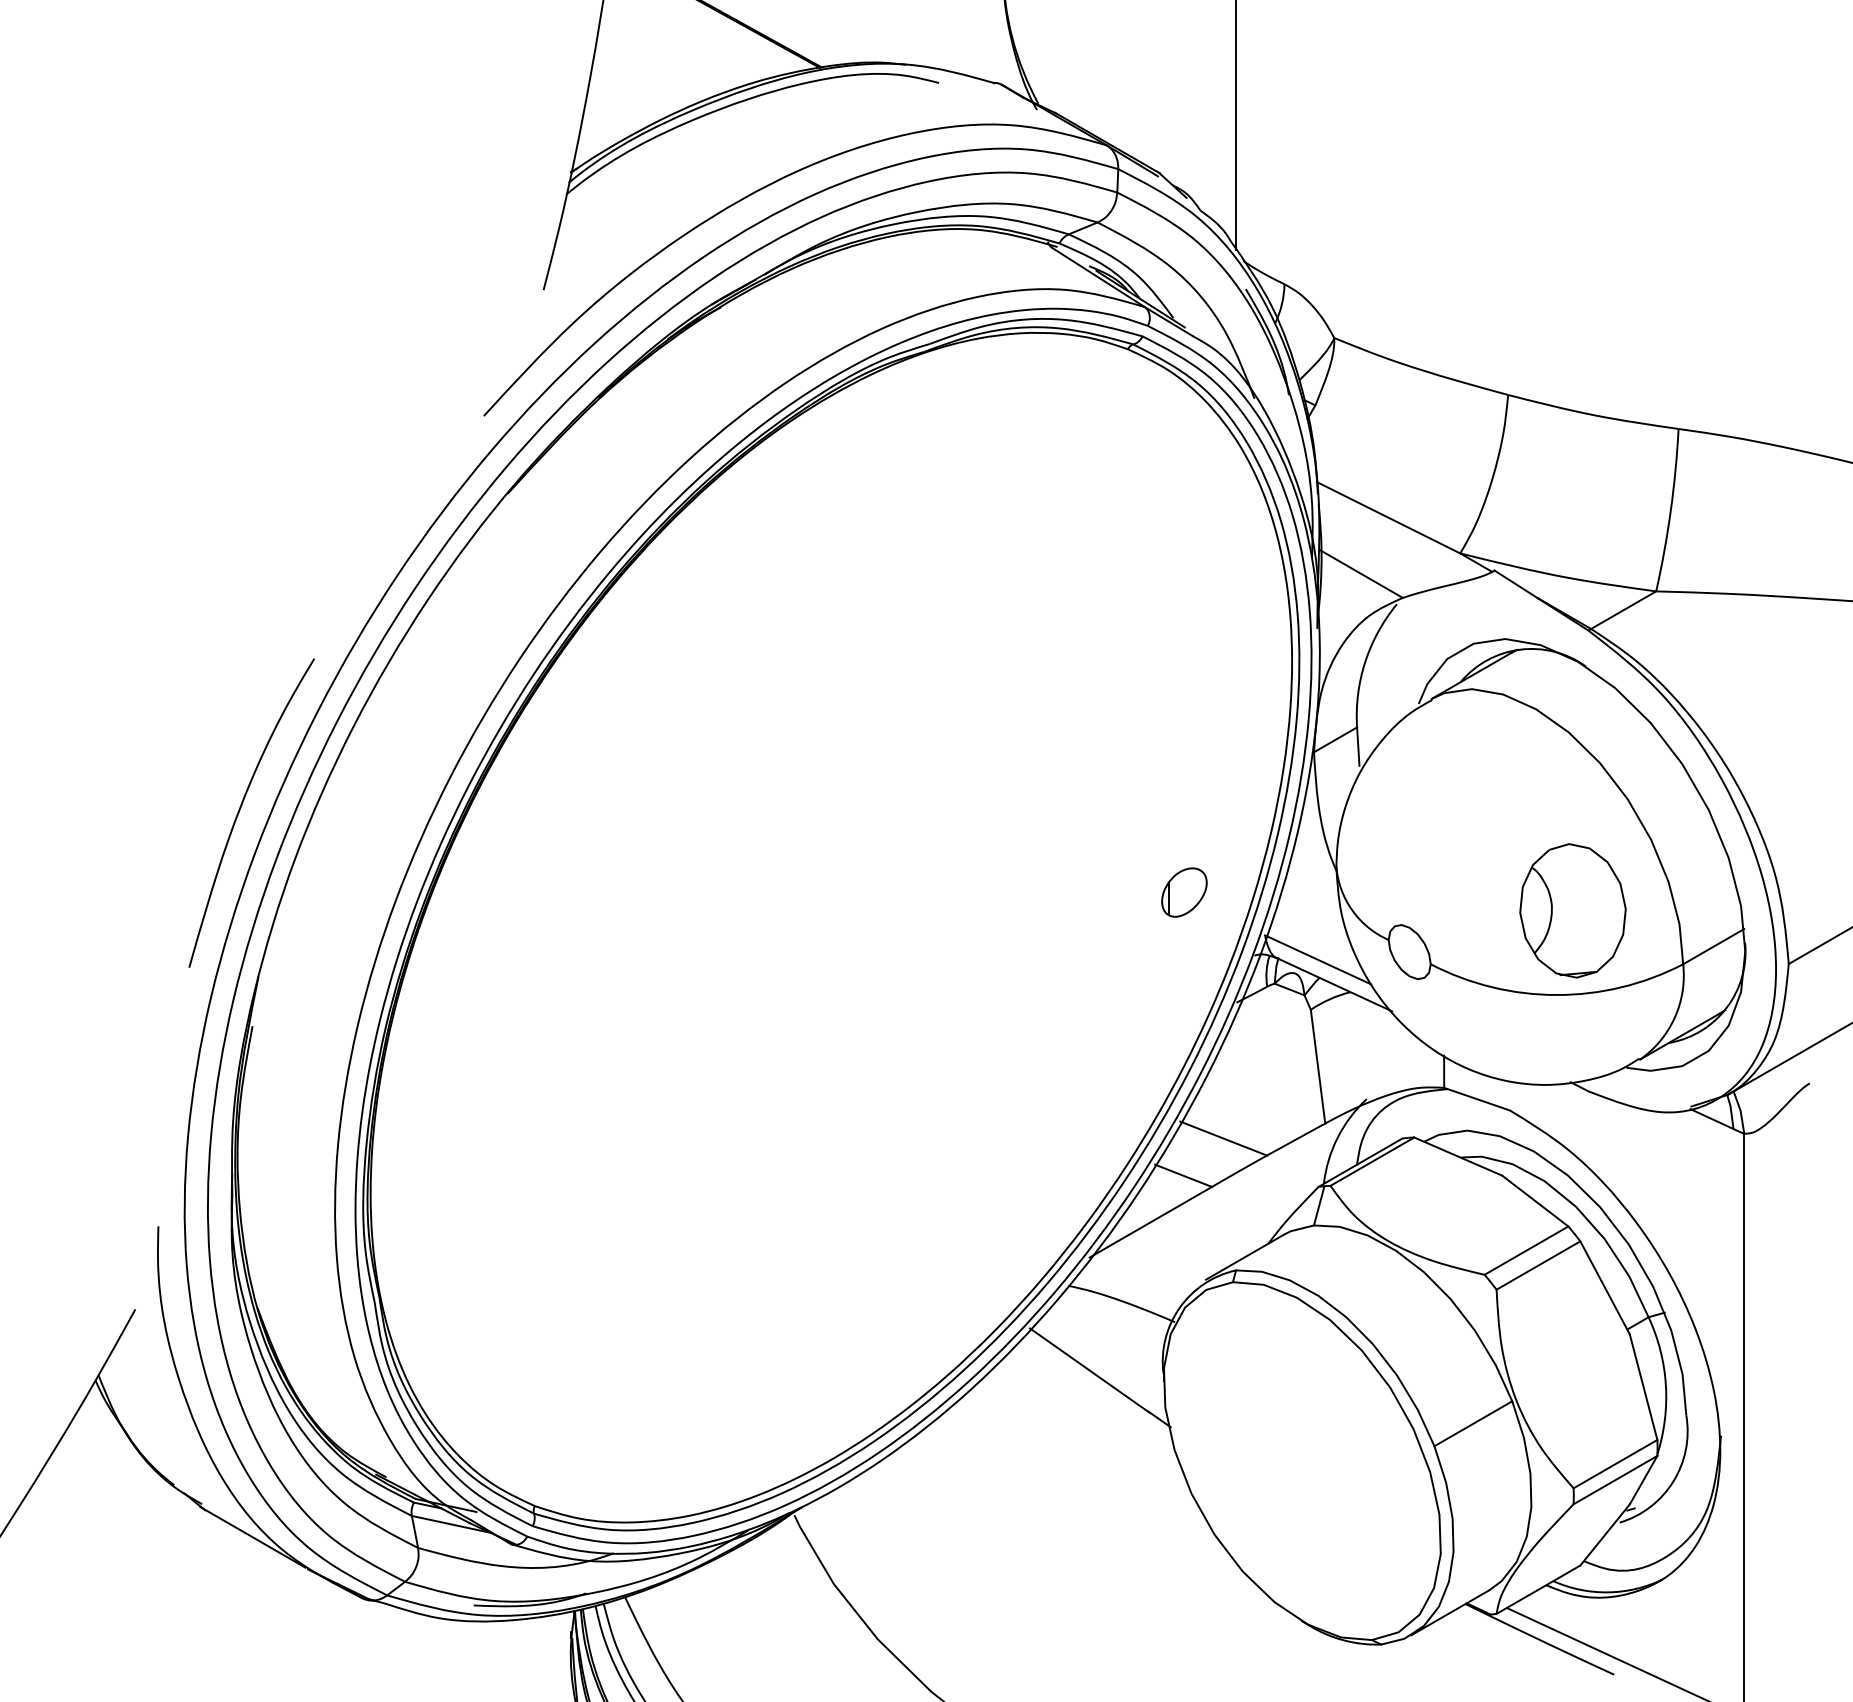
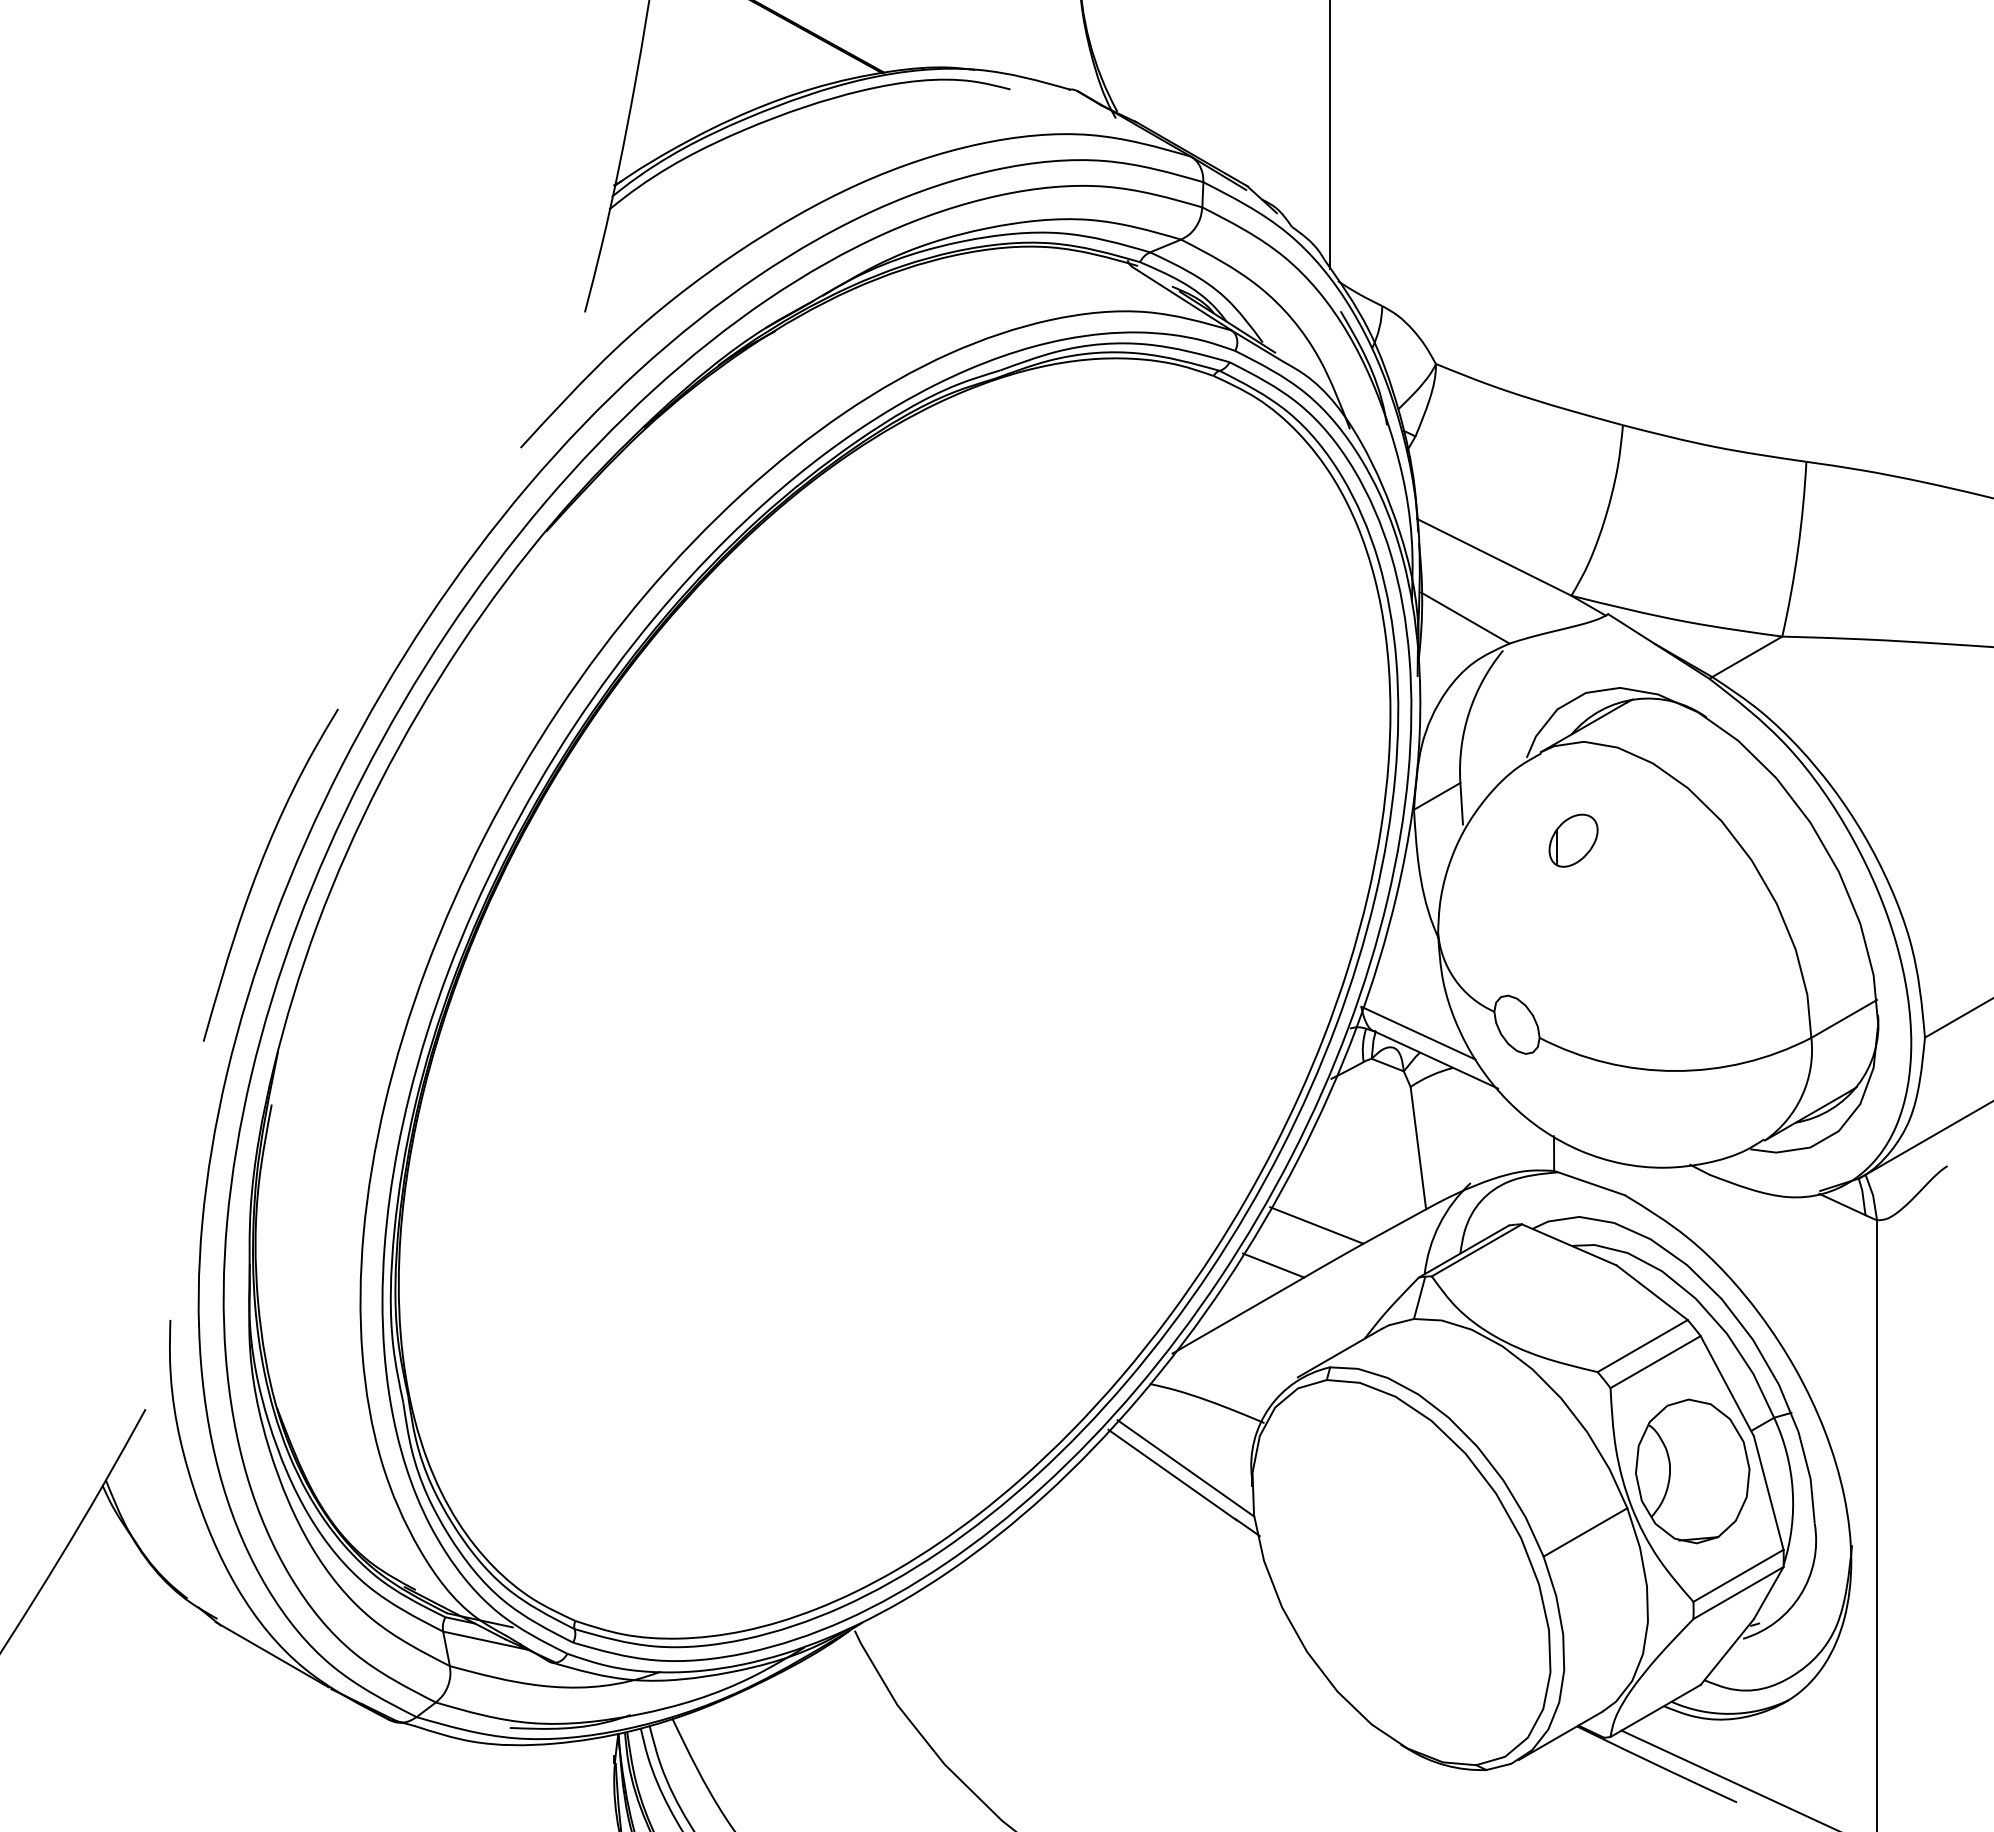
part: (1184, 892) -> (1573, 840), moved
part: (1572, 910) -> (1692, 1471), moved
line: (1101, 1364) -> (1185, 1468), added

